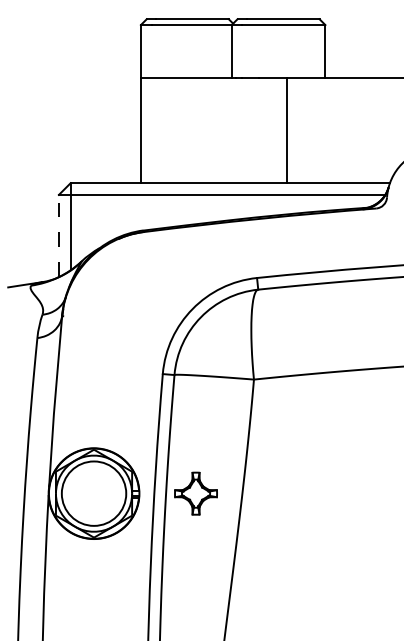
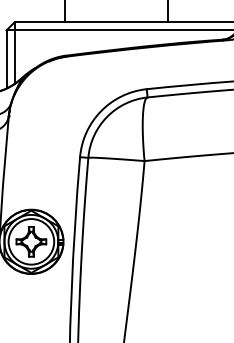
line: (58, 235) -> (6, 59), dashed -> solid
part: (195, 493) -> (31, 241), moved

